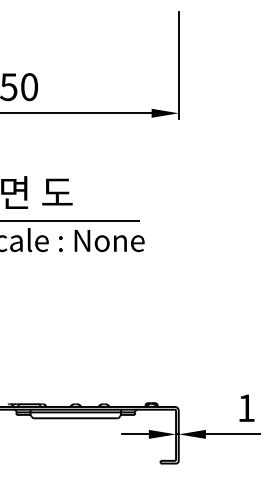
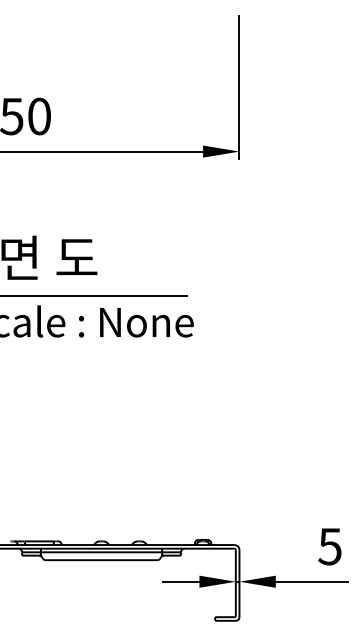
text: (245, 408) -> (329, 546), 1 -> 5

